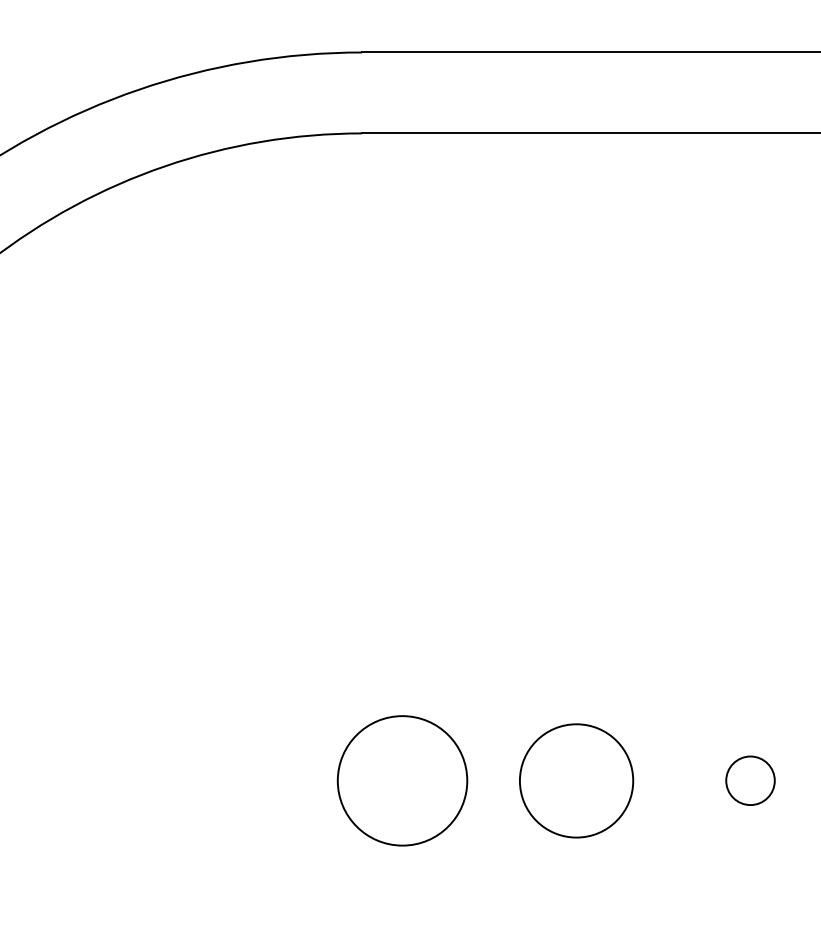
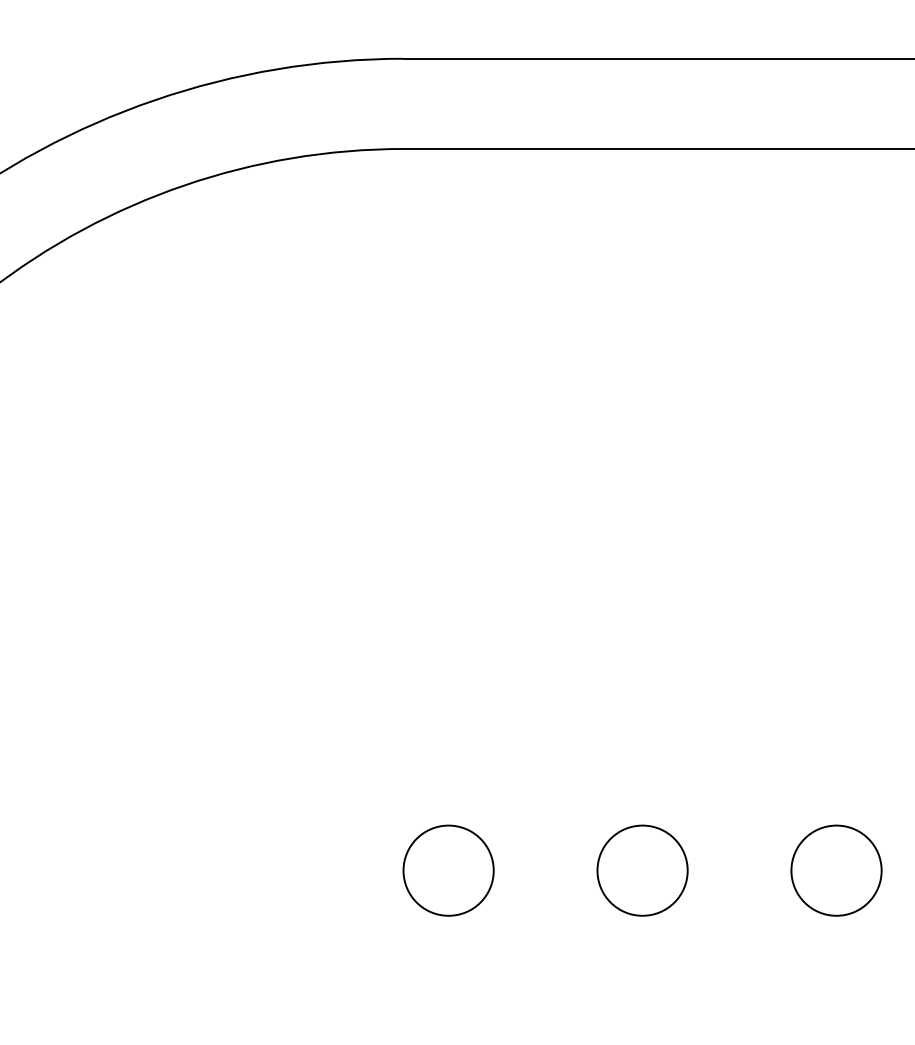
circle: (402, 780) -> (448, 870), size x0.62
circle: (576, 780) -> (642, 870), size x0.71
circle: (750, 780) -> (836, 870), size x1.67

